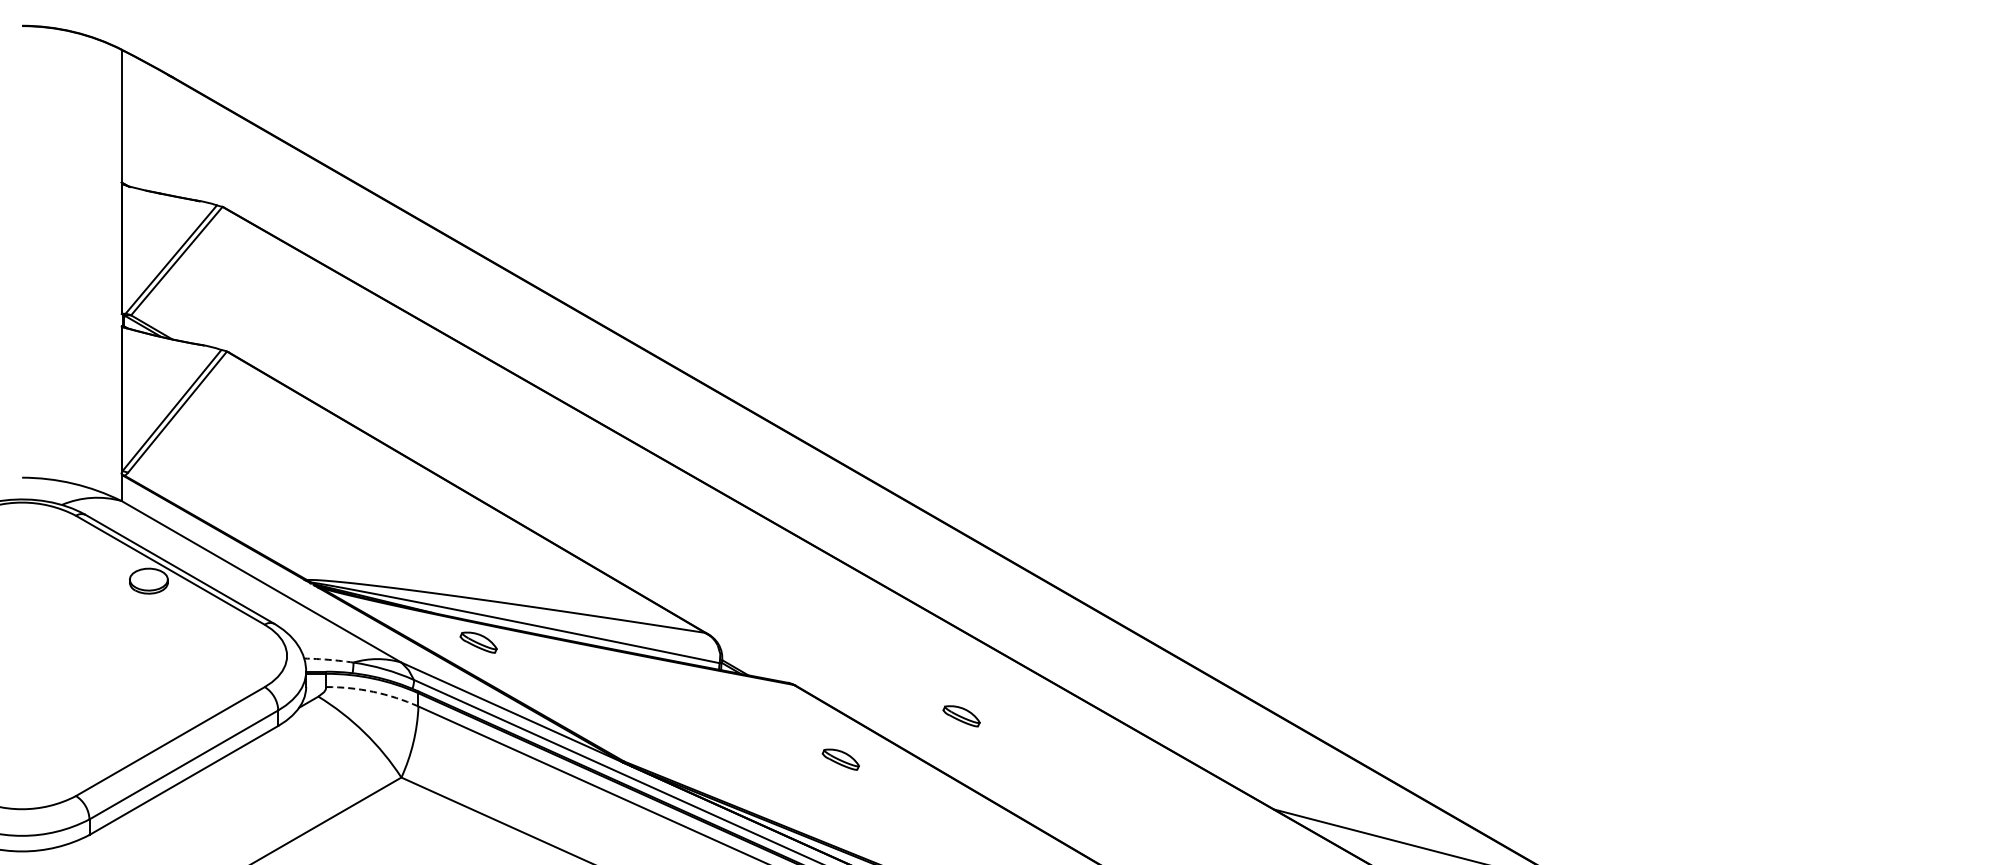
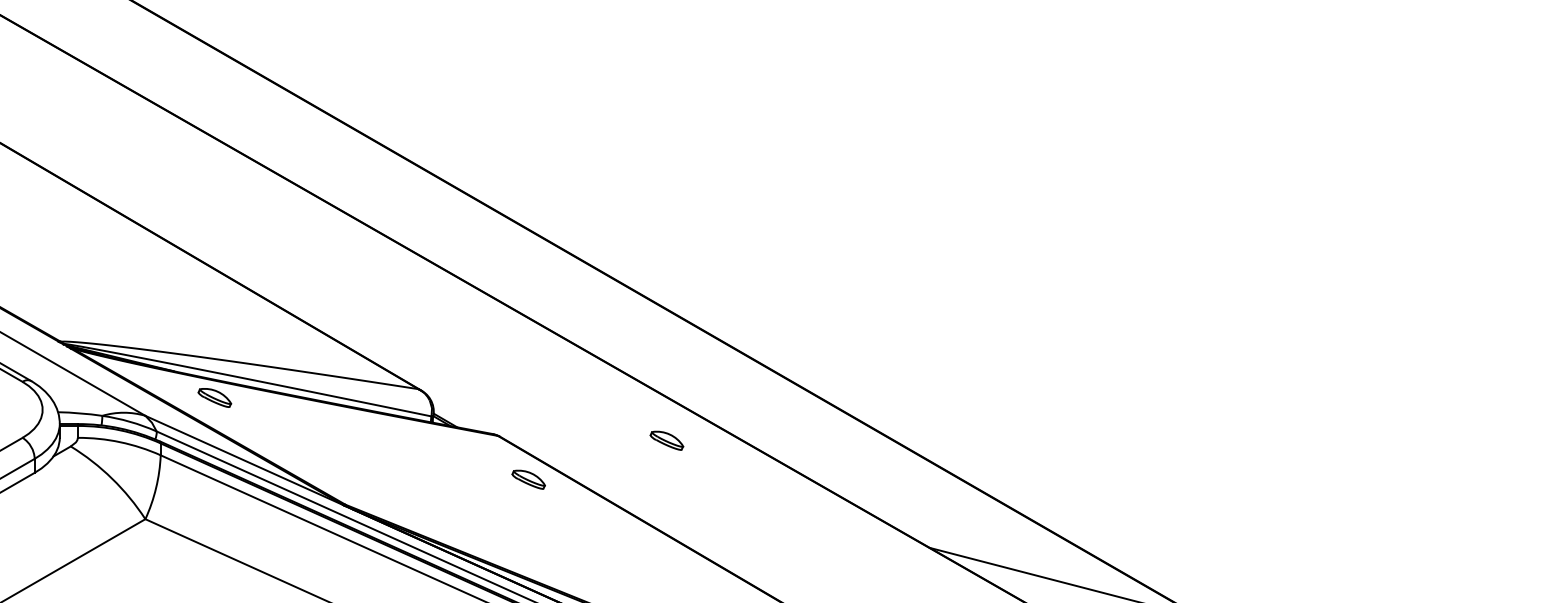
arc: (328, 659) -> (79, 413), dashed -> solid
arc: (373, 691) -> (120, 441), dashed -> solid
part: (961, 716) -> (666, 440), moved
part: (840, 759) -> (528, 479), moved

